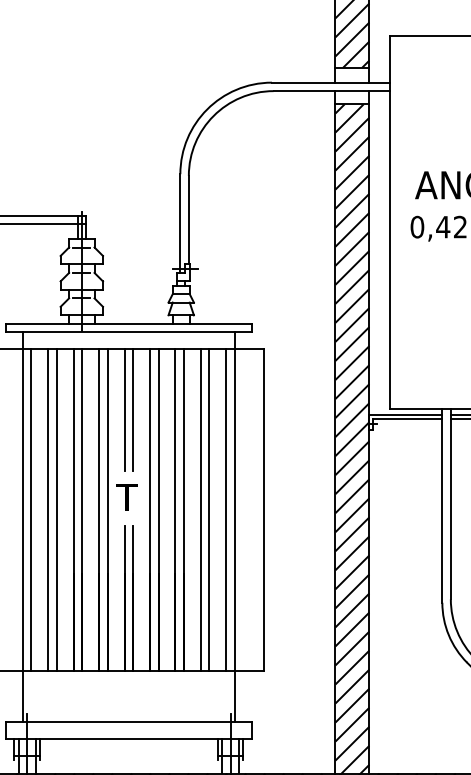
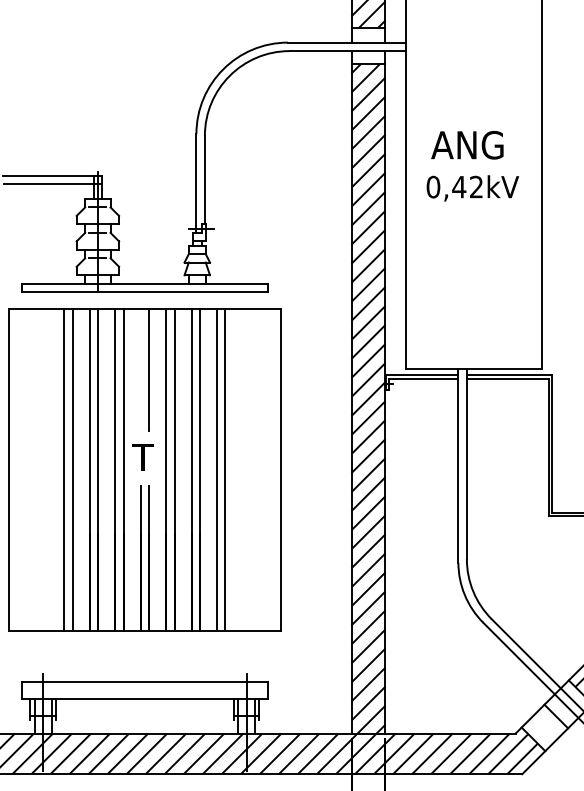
line: (124, 410) -> (140, 370), removed
line: (31, 510) -> (47, 470), removed
line: (226, 510) -> (242, 470), removed
line: (22, 527) -> (38, 487), removed
line: (234, 527) -> (250, 487), removed

